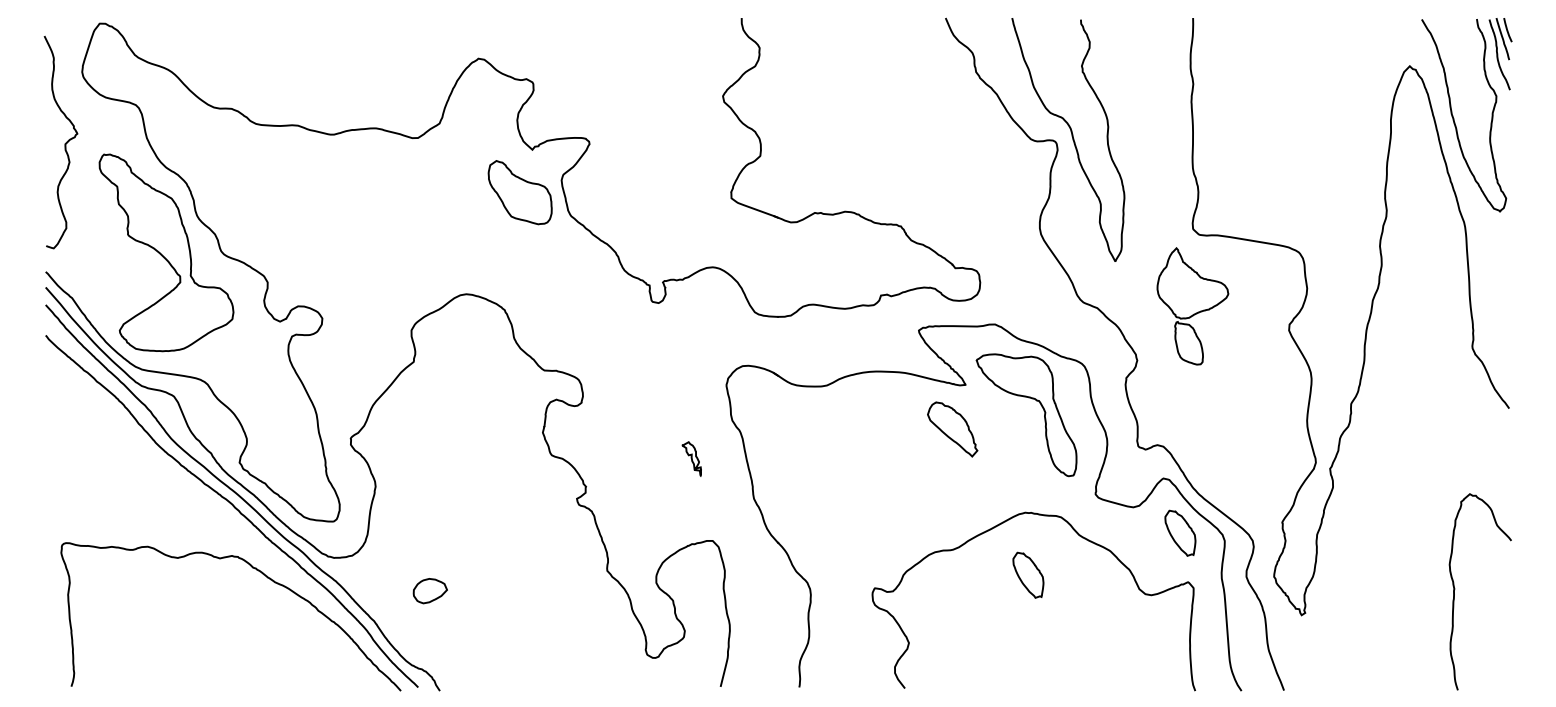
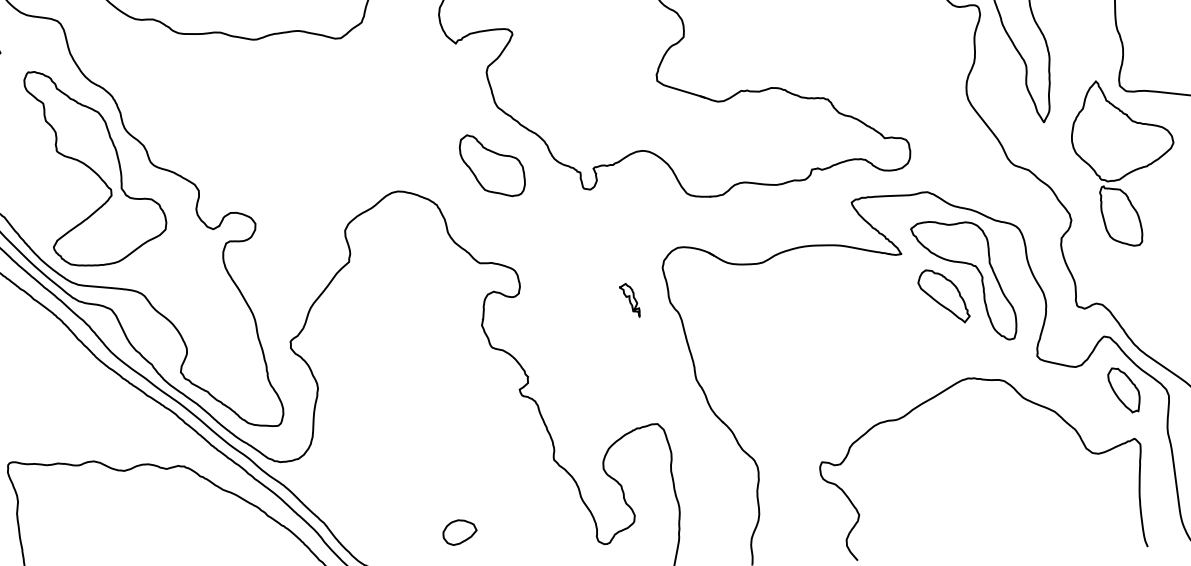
part: (519, 192) -> (491, 165), moved
part: (1192, 306) -> (1123, 163), size x1.43
part: (952, 429) -> (943, 296), moved
part: (691, 458) -> (629, 300), moved
part: (1028, 574) -> (974, 439), removed
part: (429, 591) -> (459, 532), moved

